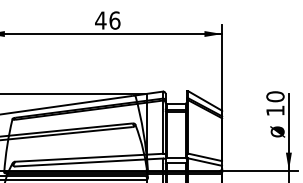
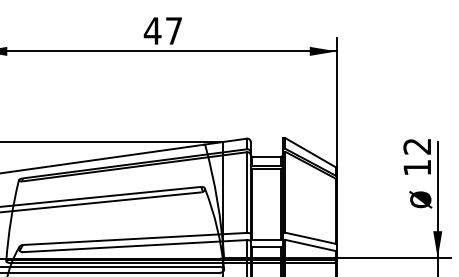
text: (114, 20) -> (173, 30), 46 -> 47
text: (275, 96) -> (417, 146), 10 -> 12

